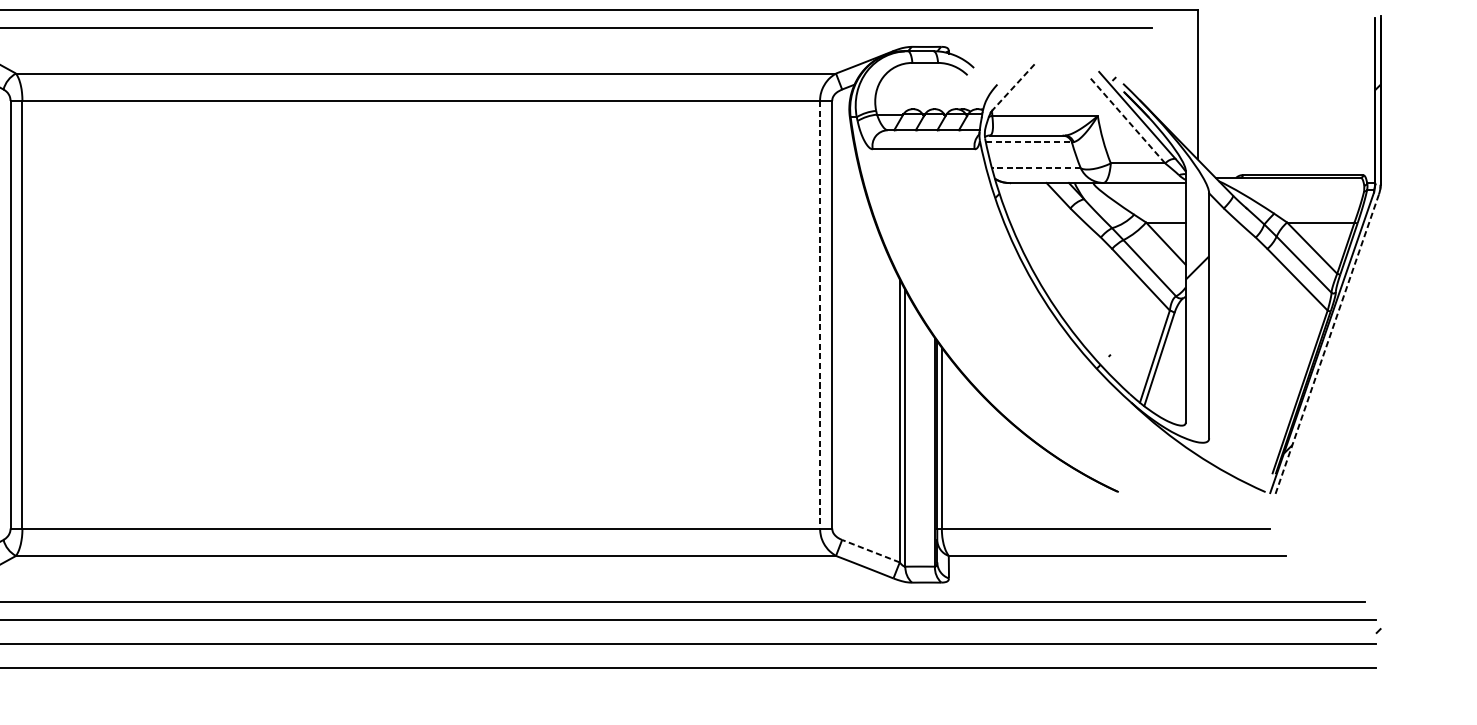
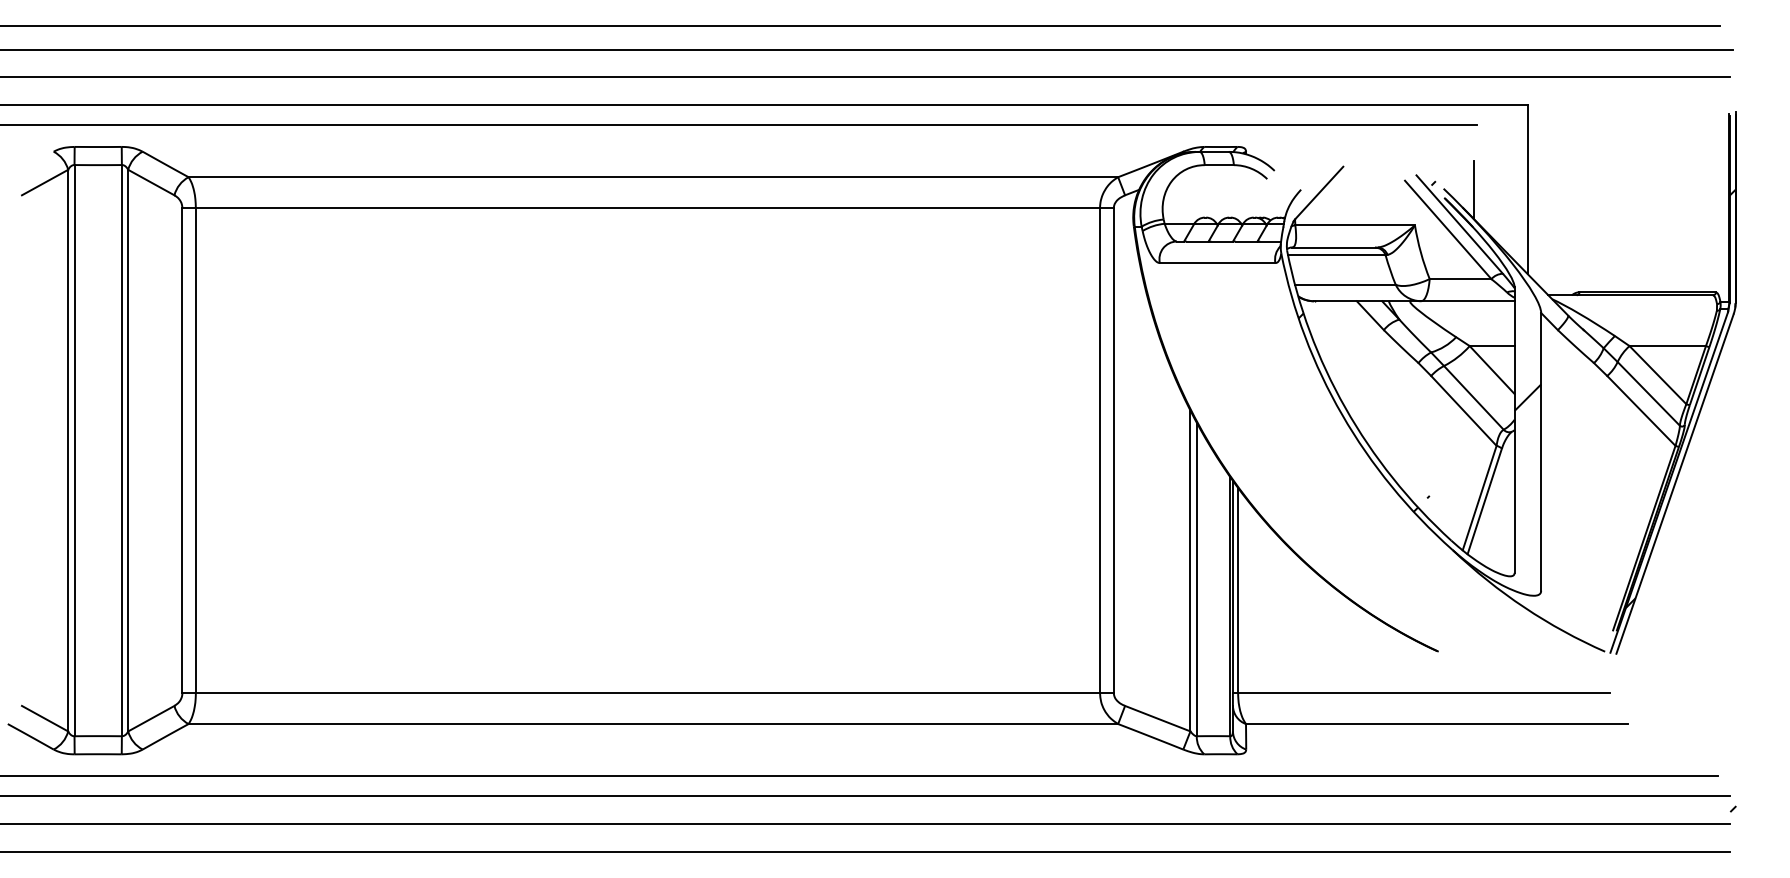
line: (1149, 84) -> (1473, 189), added
line: (1013, 87) -> (1319, 193), dashed -> solid
line: (1126, 119) -> (1447, 229), dashed -> solid
line: (1028, 142) -> (1336, 255), dashed -> solid
line: (1035, 168) -> (1344, 284), dashed -> solid
line: (820, 315) -> (1100, 451), dashed -> solid
line: (1327, 344) -> (1675, 484), dashed -> solid
line: (870, 551) -> (1157, 718), dashed -> solid

